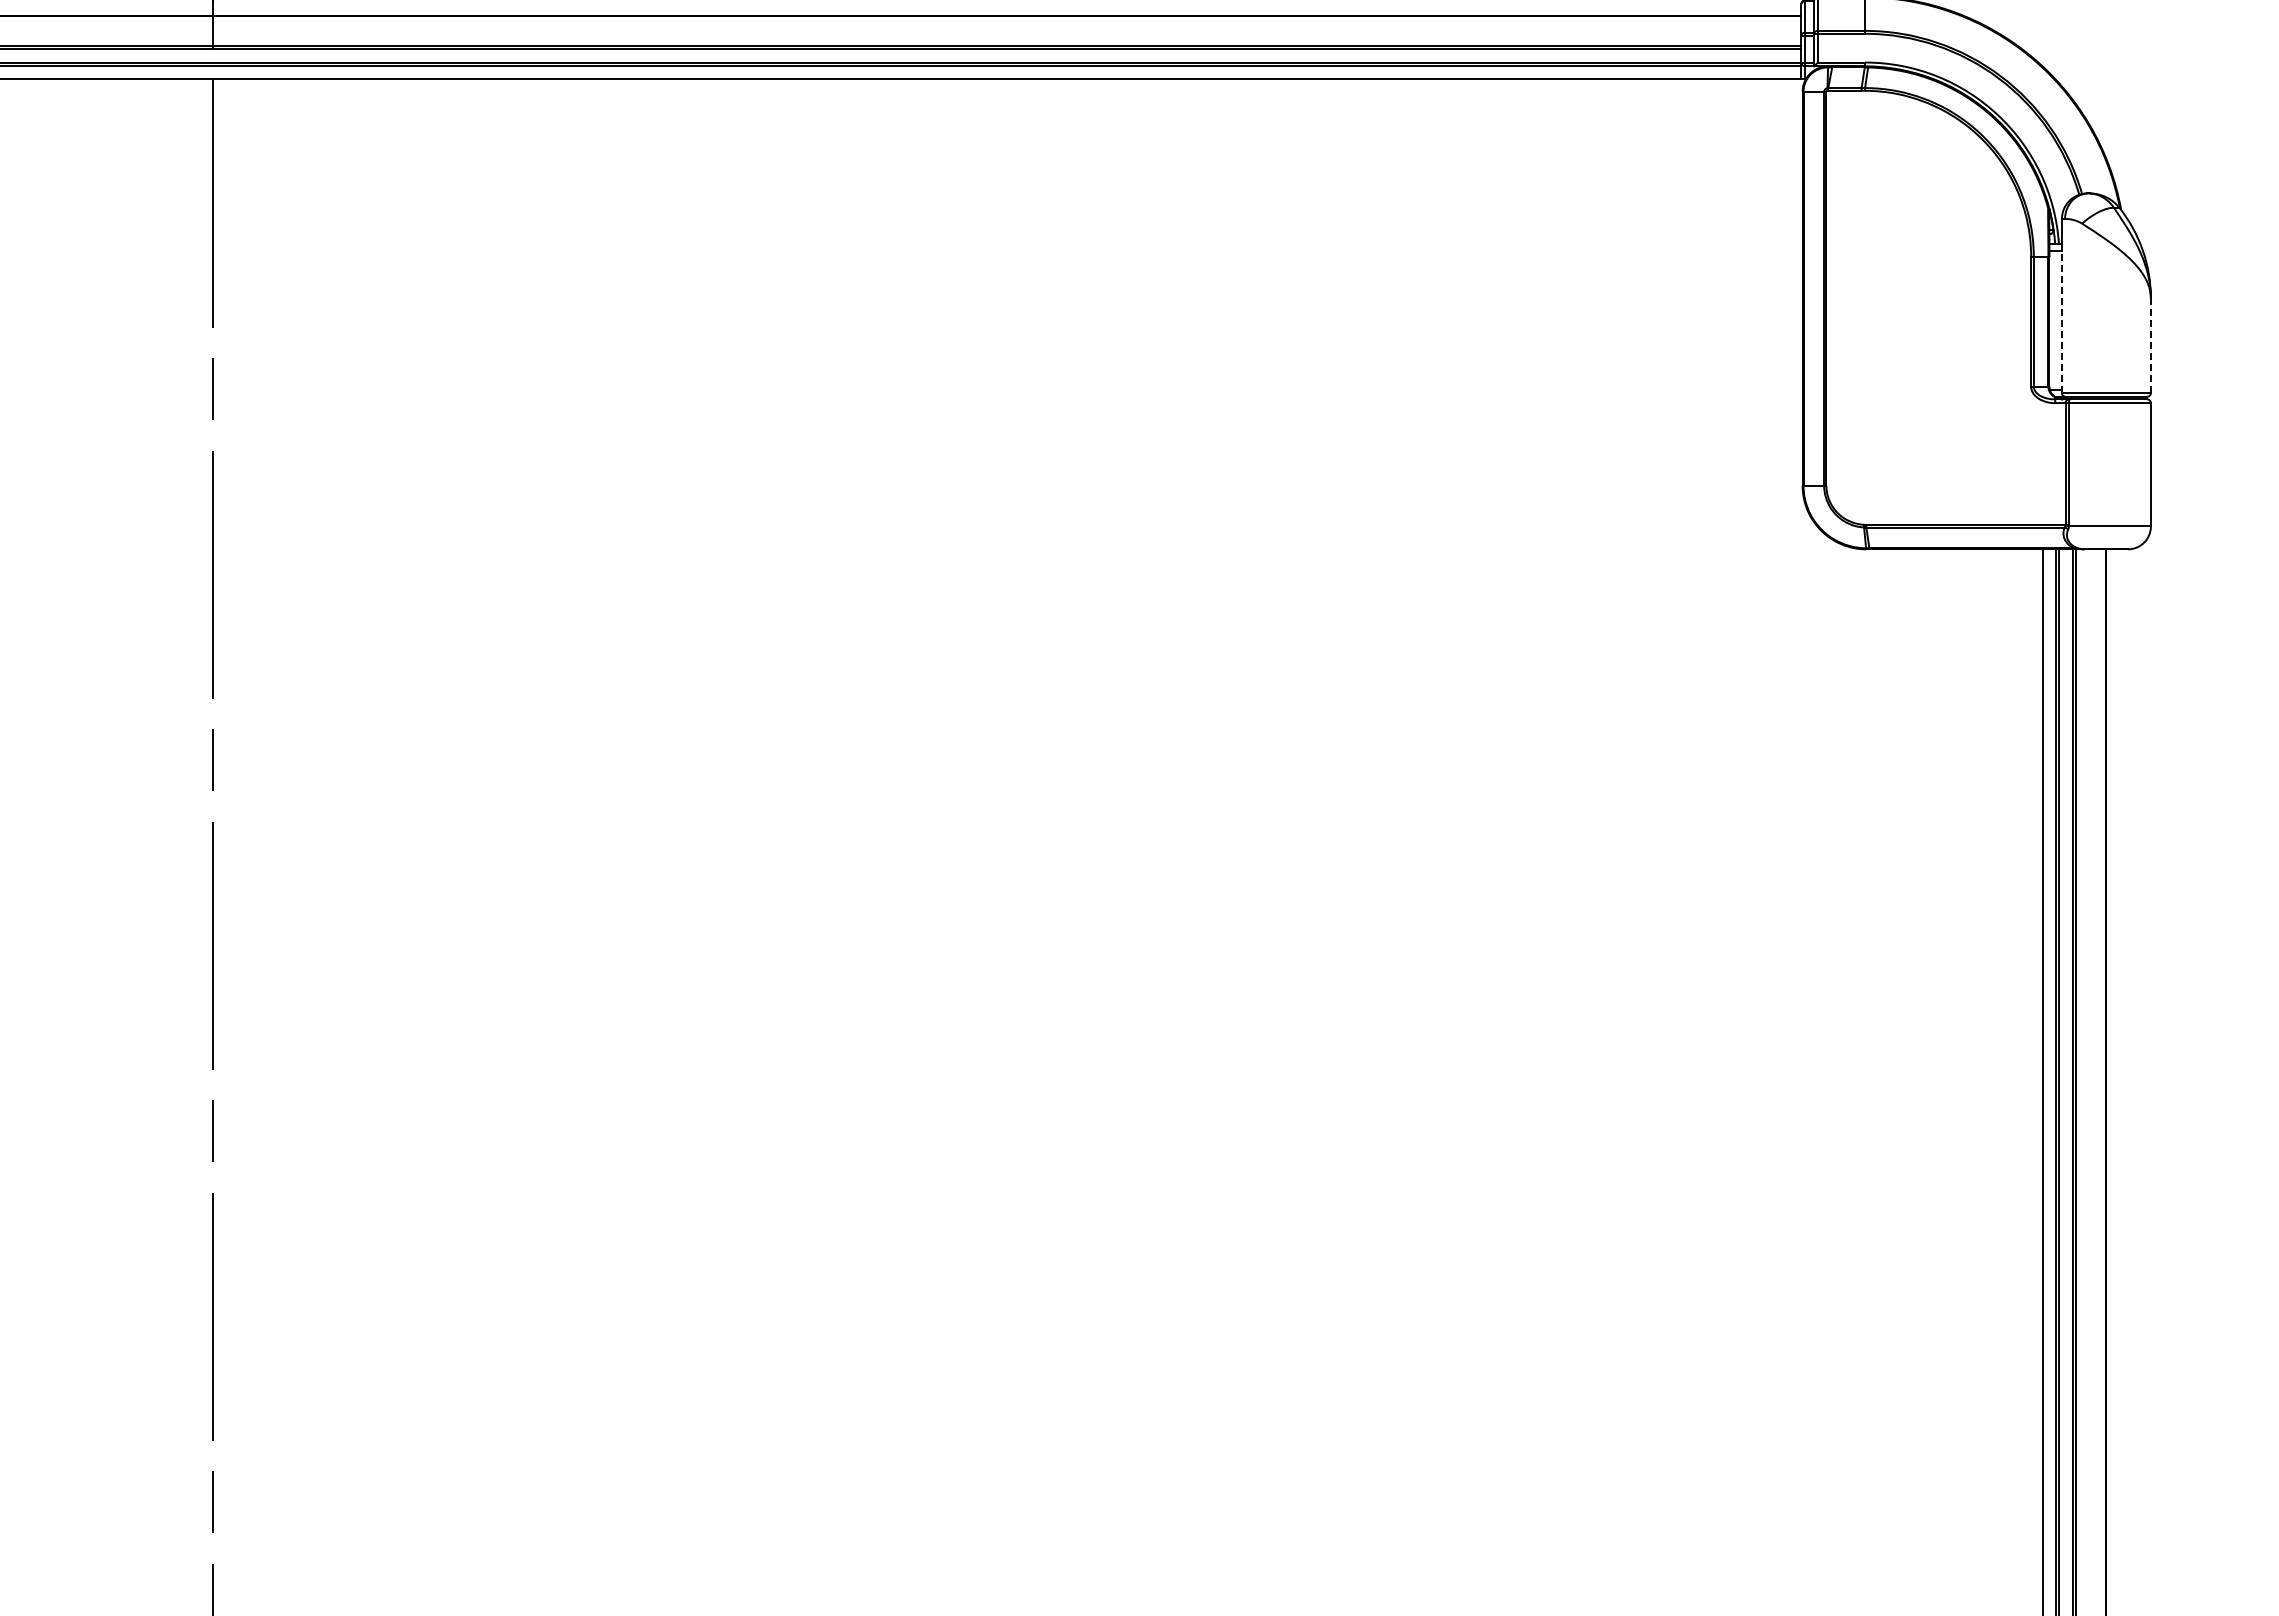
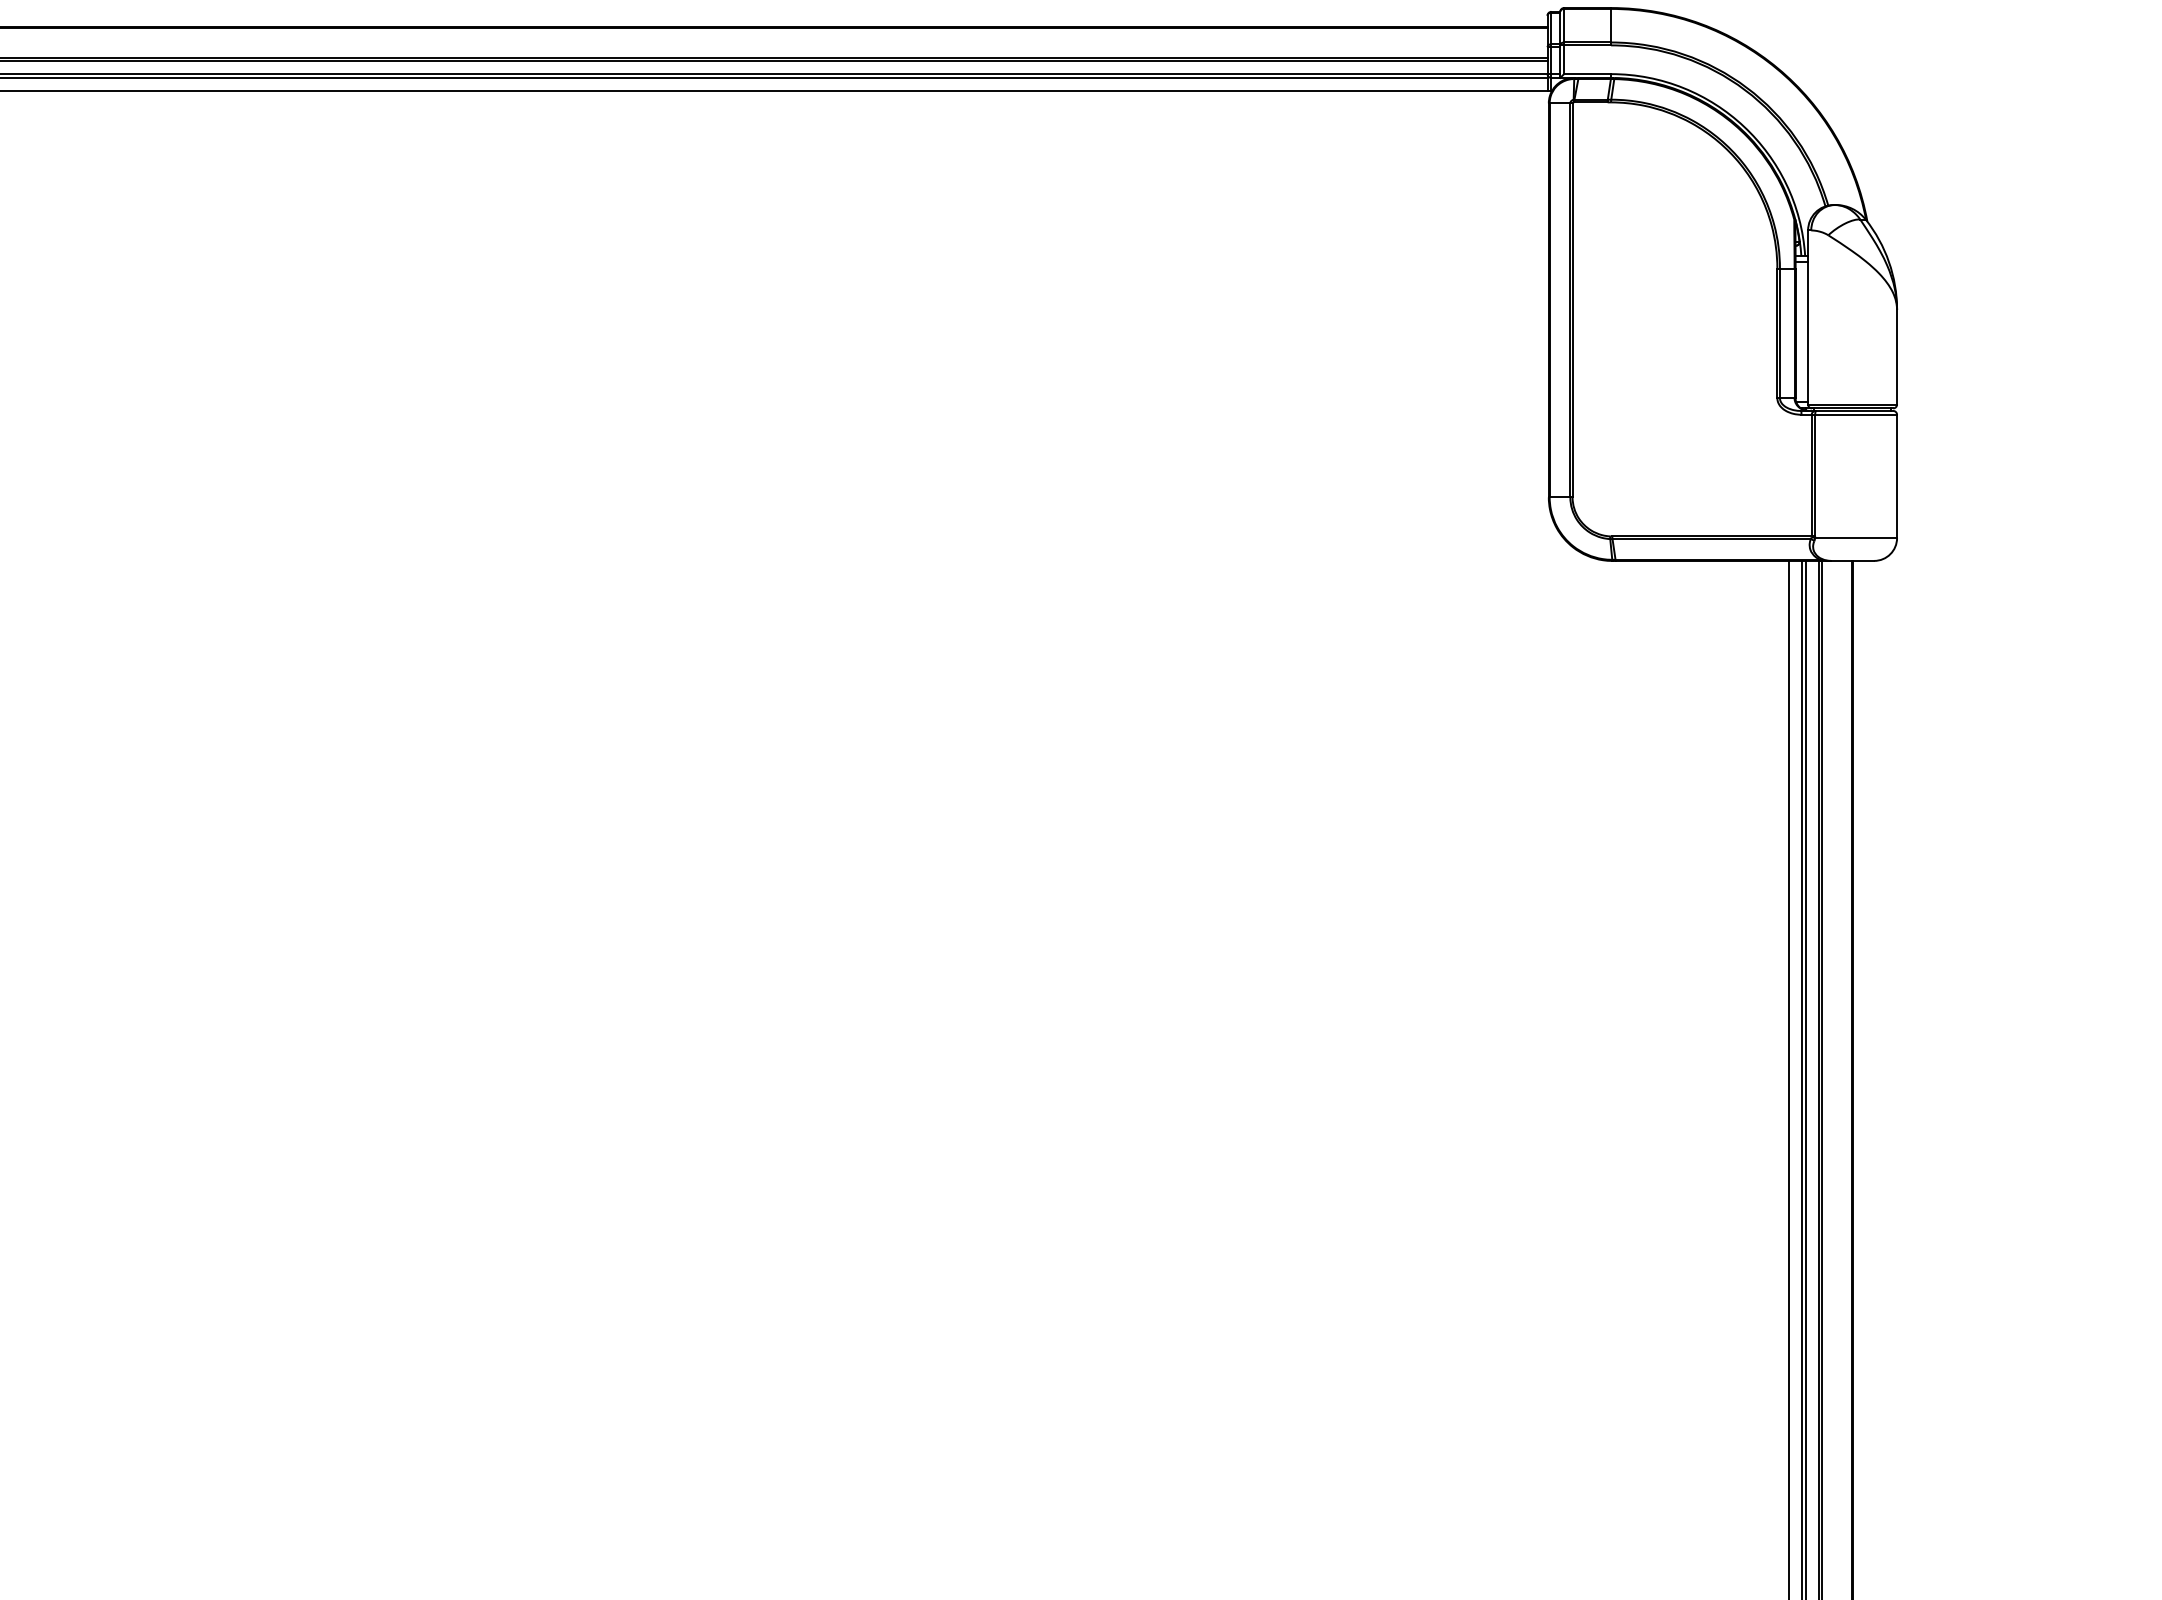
line: (2061, 318) -> (1807, 330), dashed -> solid
line: (2150, 345) -> (1896, 357), dashed -> solid

